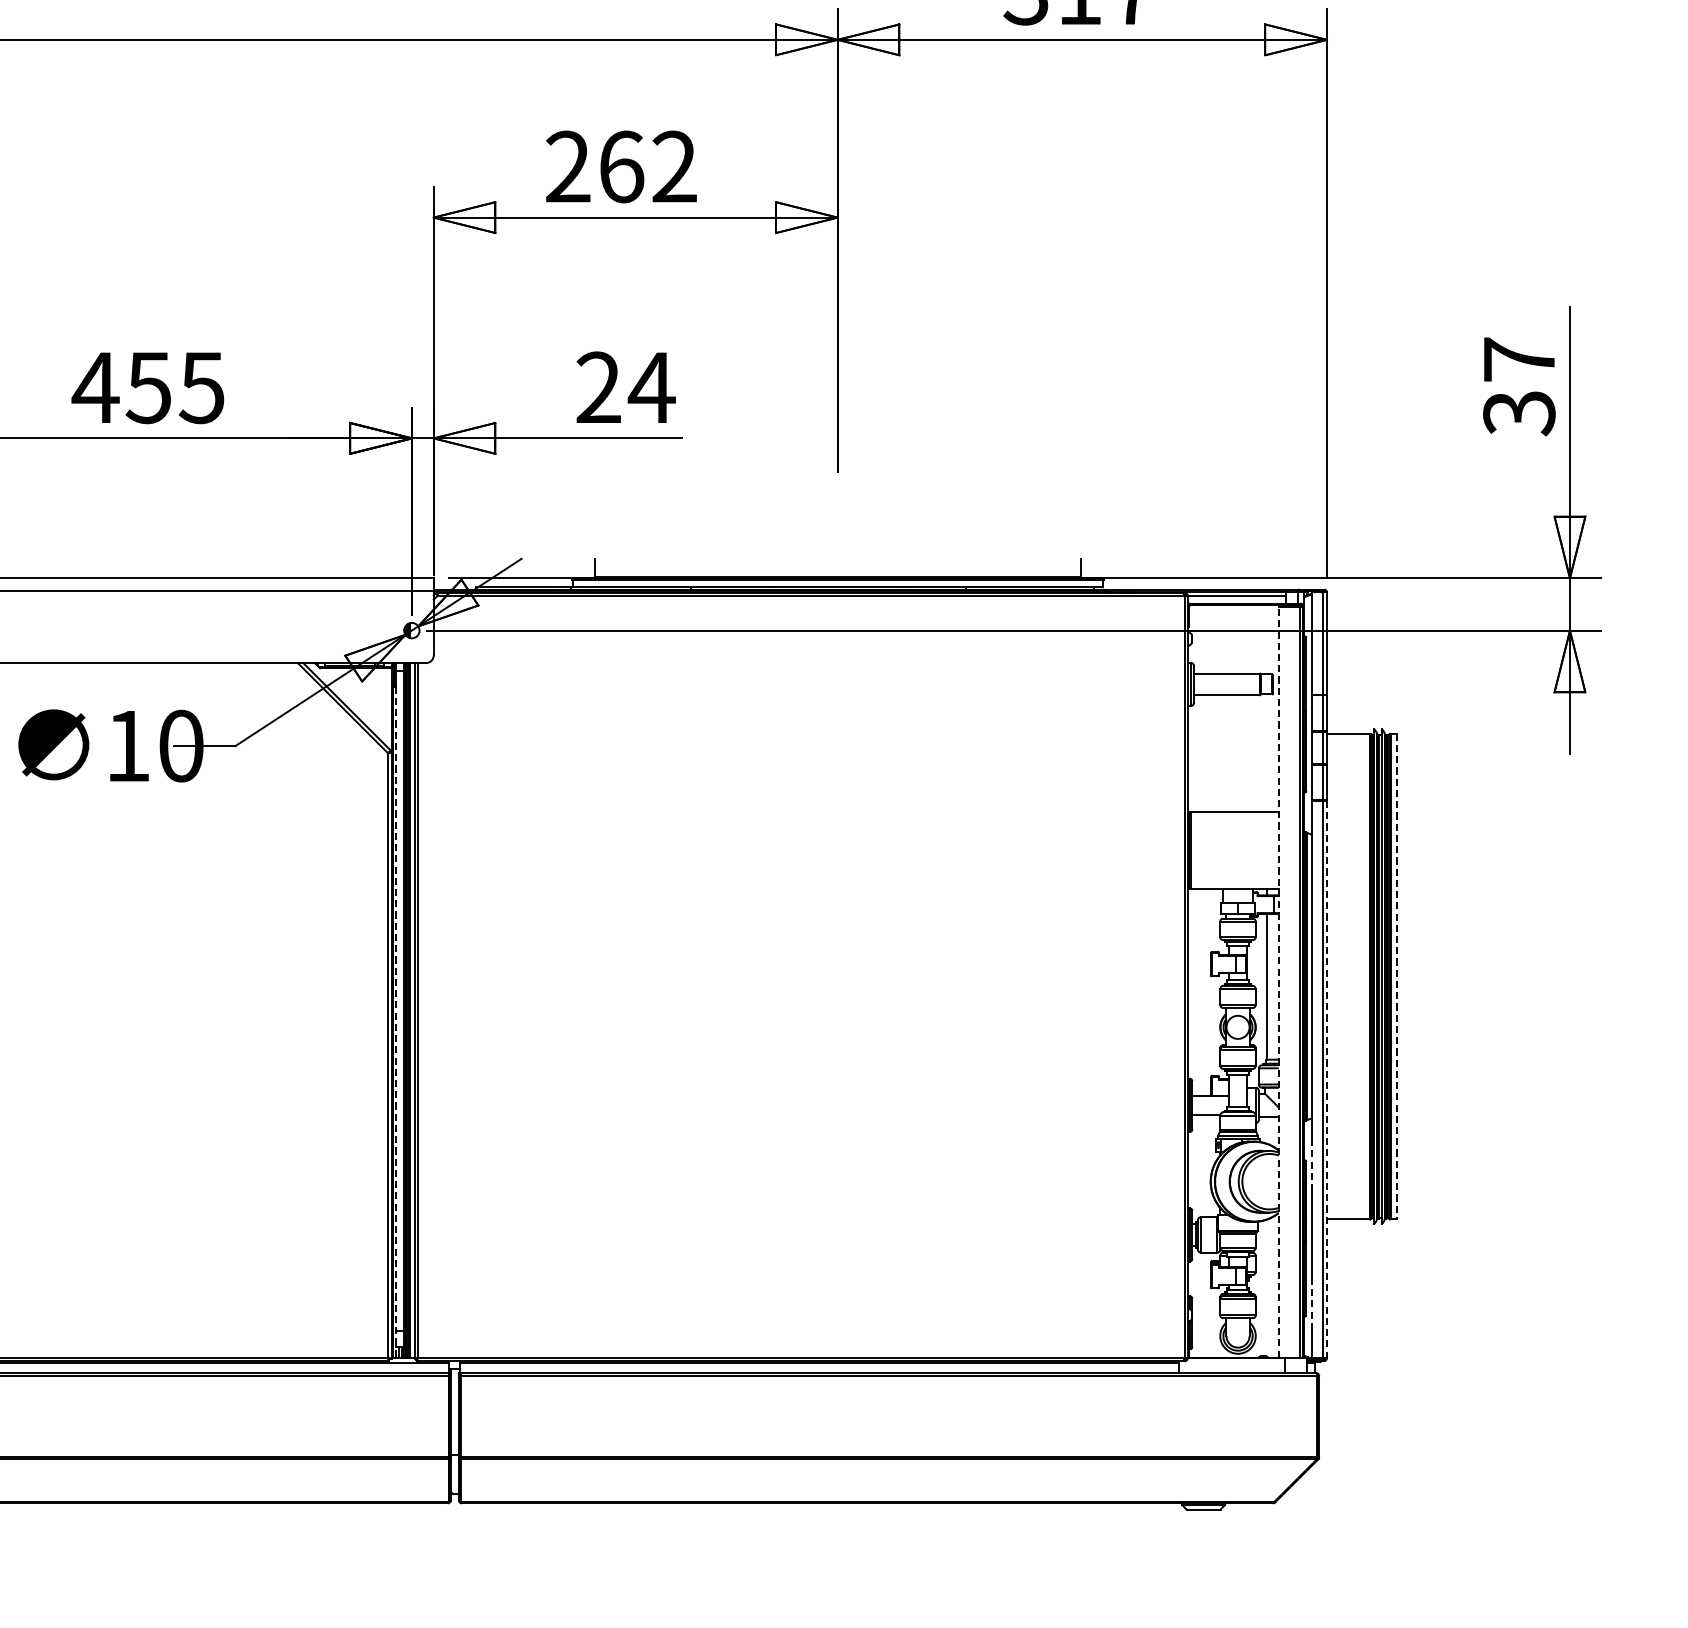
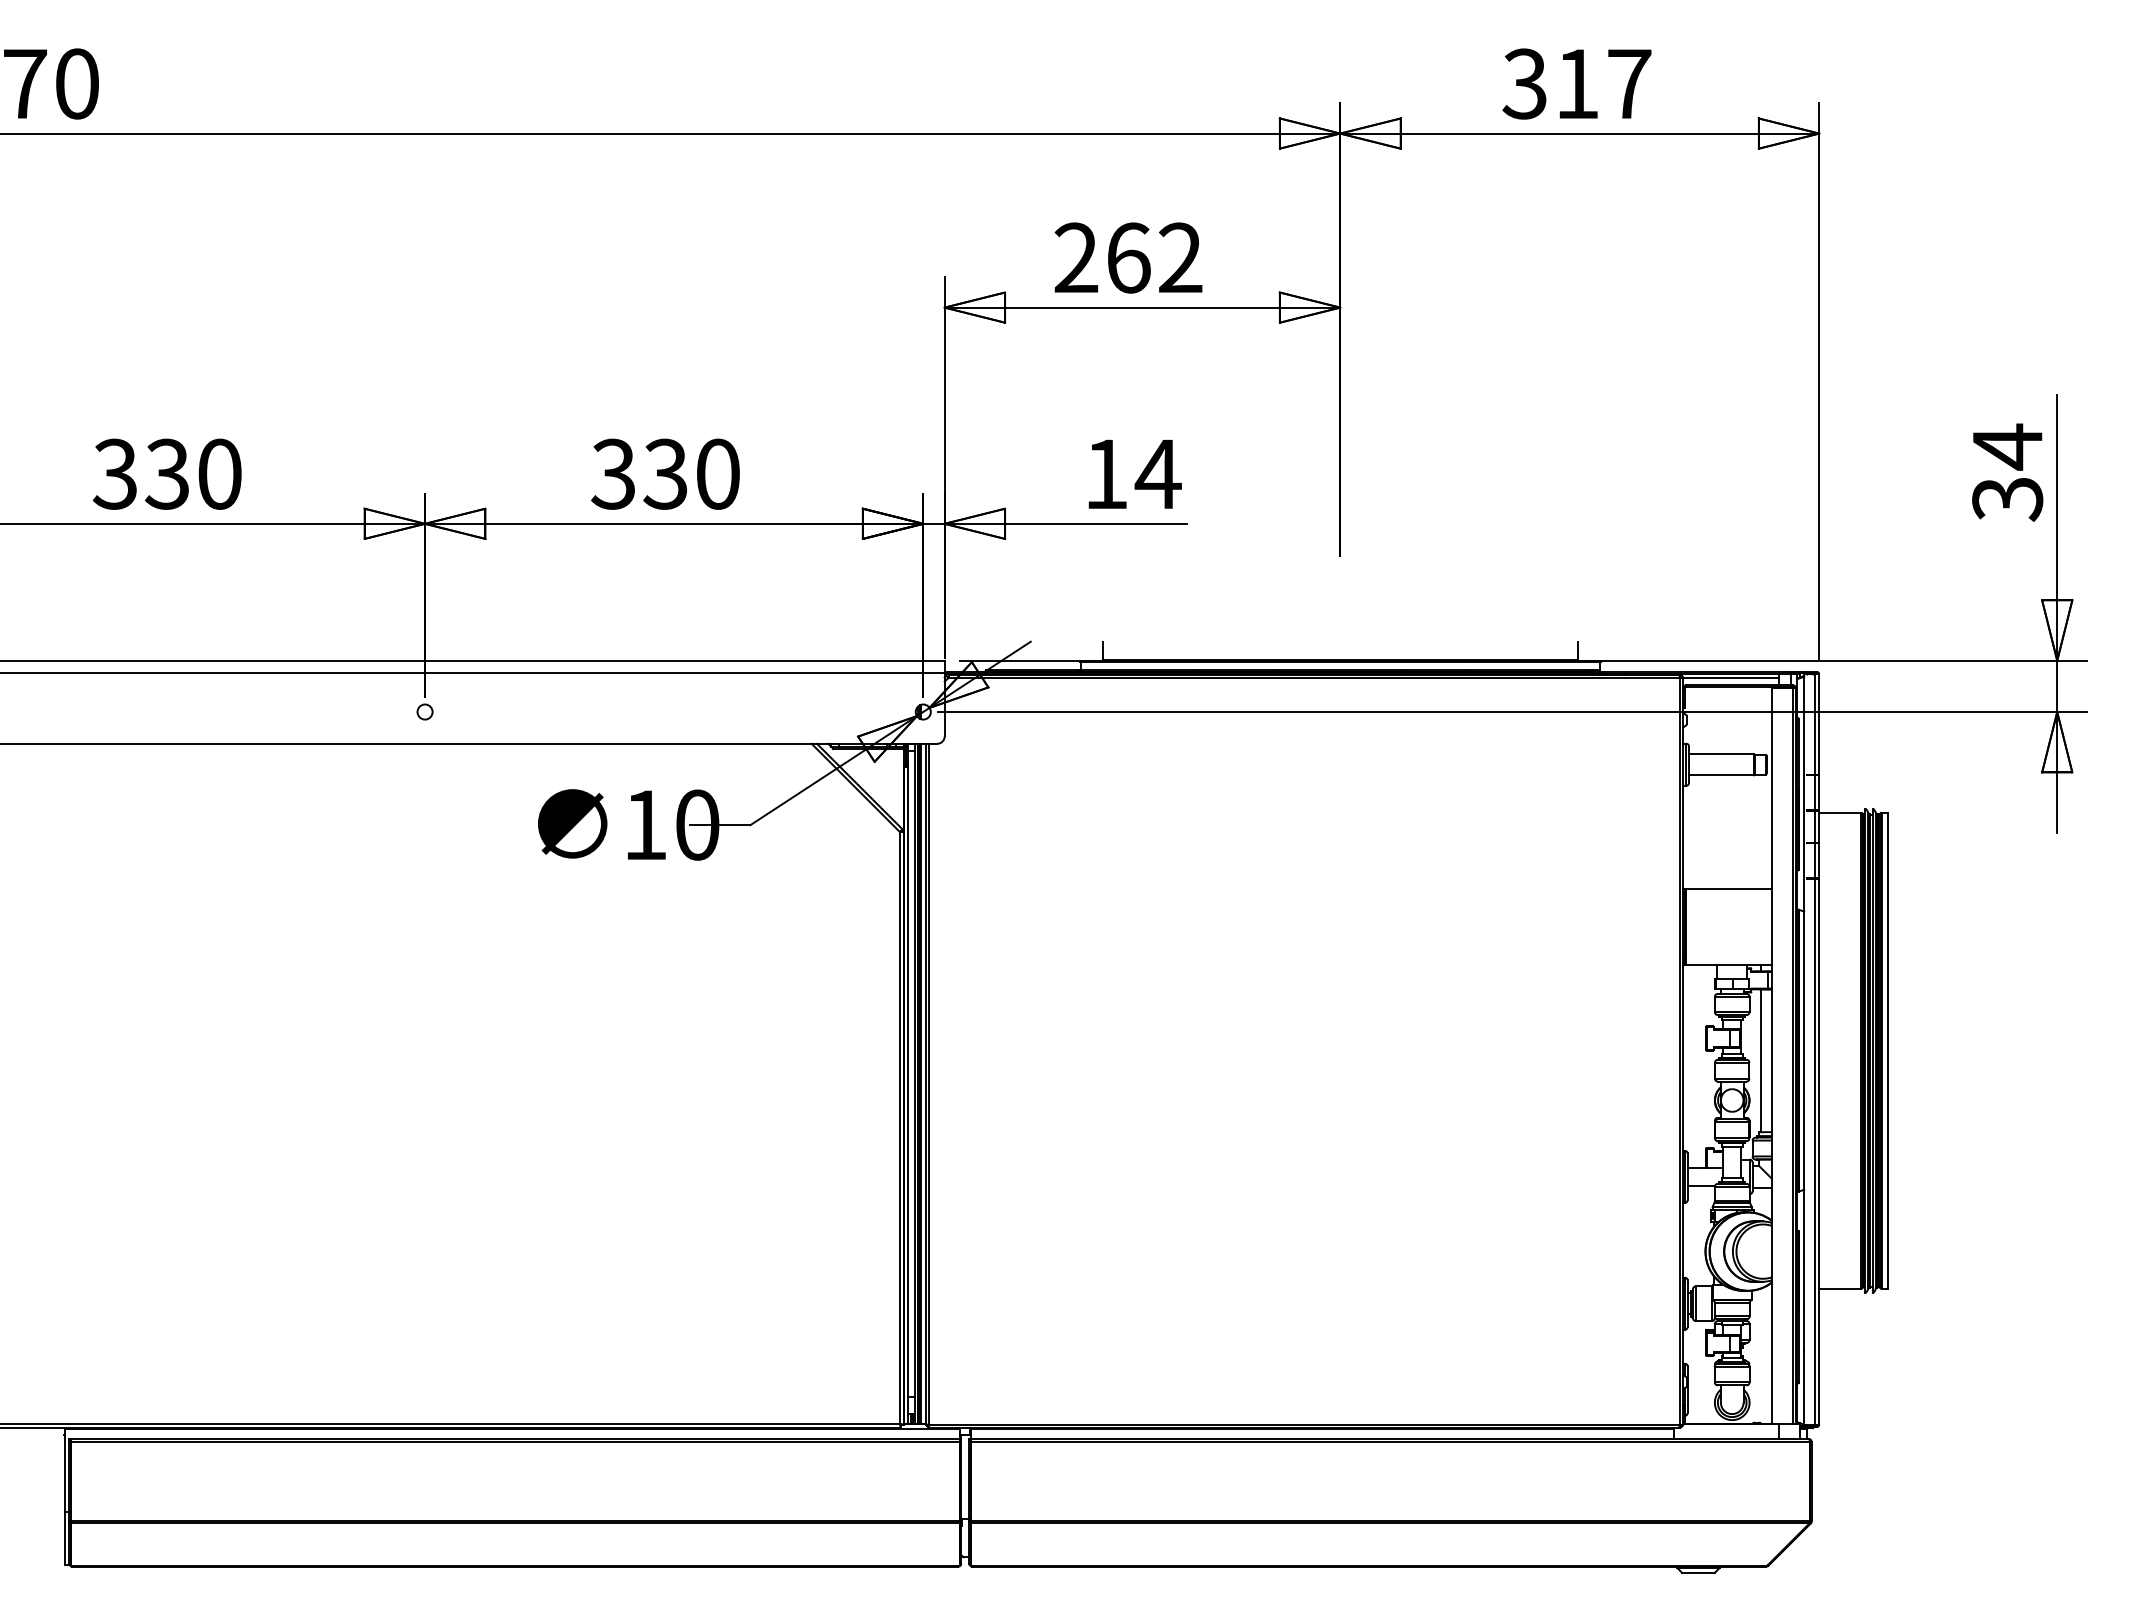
text: (1519, 359) -> (2007, 446), 37 -> 34
text: (147, 387) -> (664, 473), 455 -> 330
text: (597, 387) -> (1105, 473), 24 -> 14
line: (1396, 976) -> (1887, 1050), dashed -> solid
line: (1279, 982) -> (1772, 1056), dashed -> solid
line: (396, 1022) -> (908, 1095), dashed -> solid
line: (1327, 1079) -> (1819, 1151), dashed -> solid
line: (1311, 1168) -> (1804, 1238), dashed -> solid
line: (1311, 1307) -> (1804, 1374), dashed -> solid

